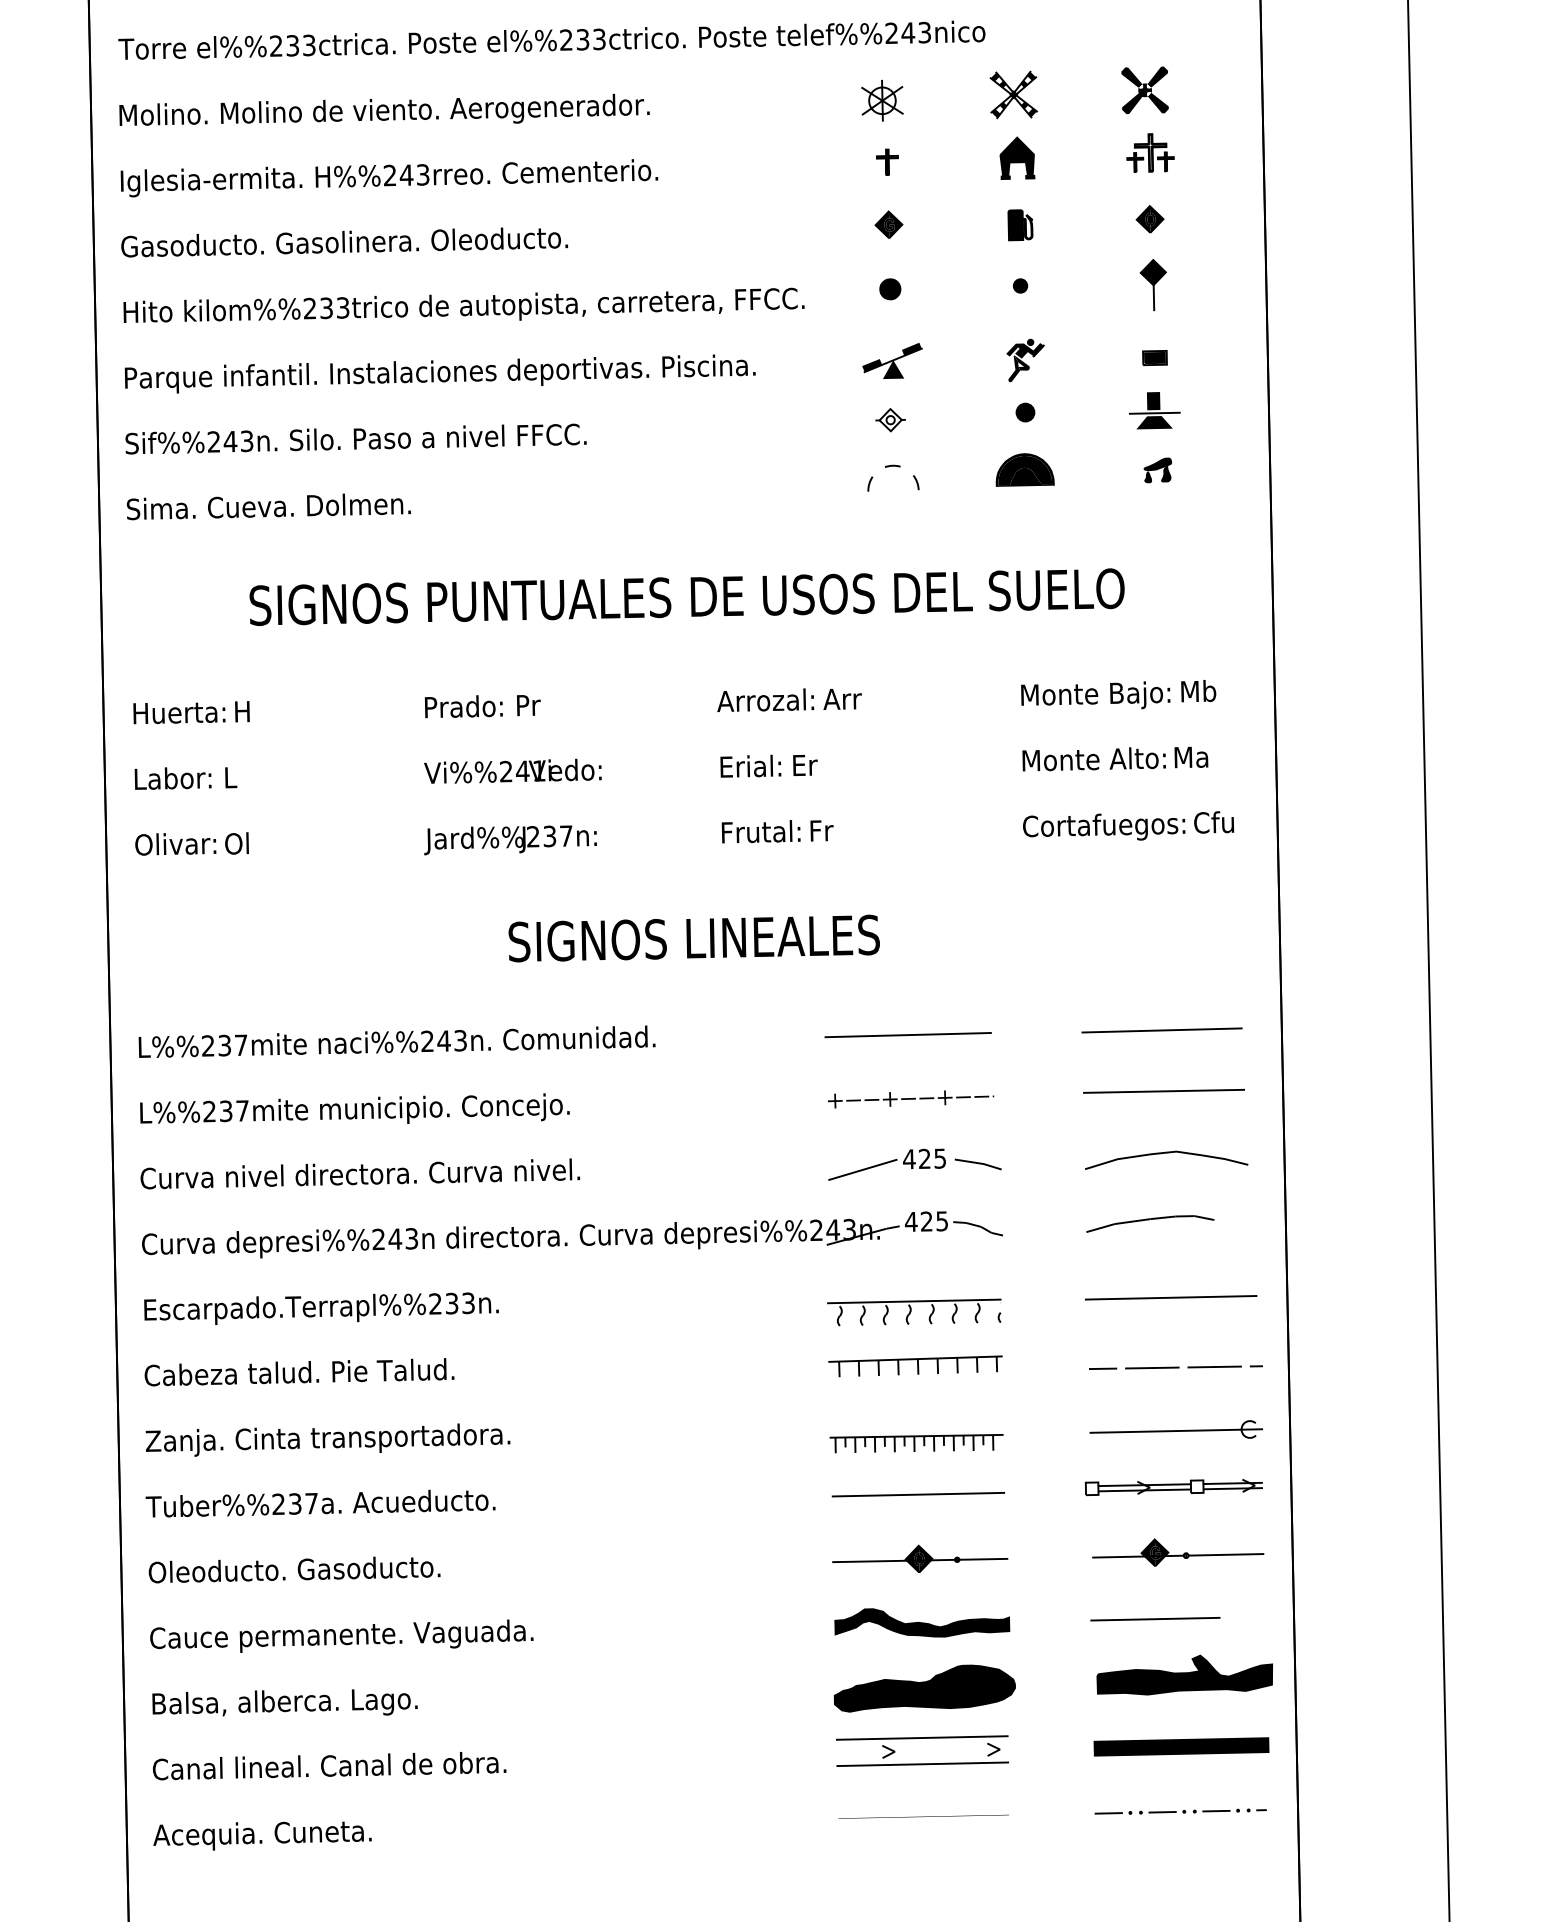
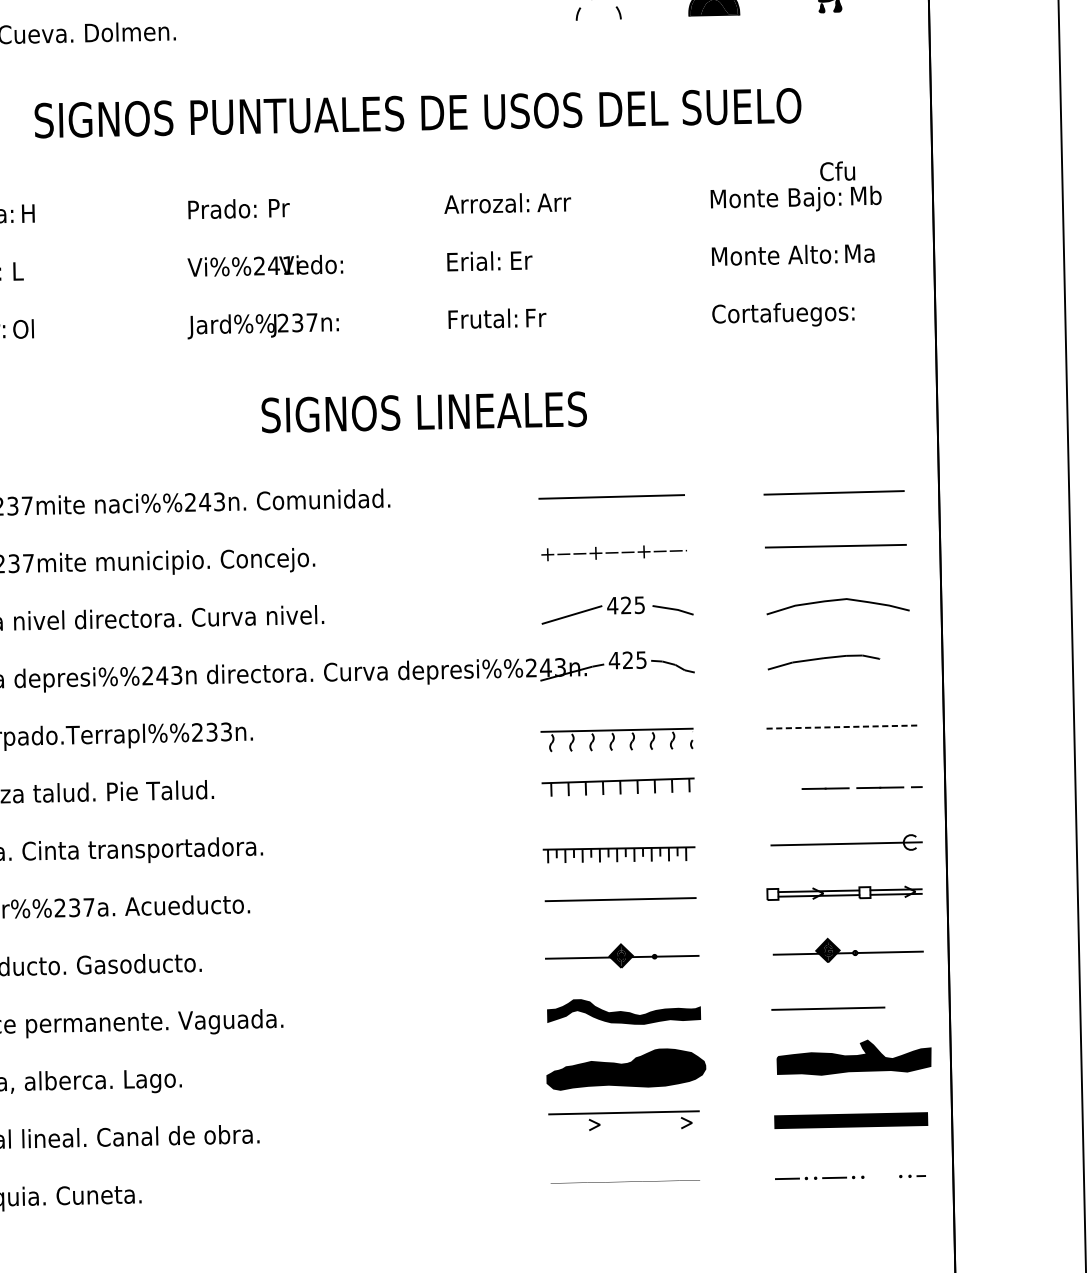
text: (1214, 822) -> (838, 171), moved
line: (1171, 1297) -> (842, 726), solid -> dashed
line: (1102, 1368) -> (781, 789), removed
line: (922, 1764) -> (624, 1136), removed
line: (1216, 1810) -> (881, 1176), removed

